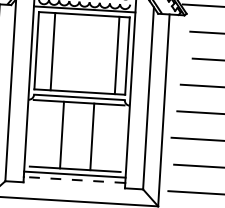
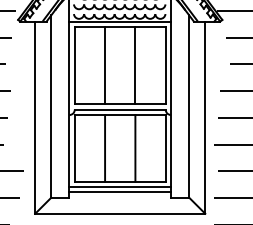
line: (53, 51) -> (105, 65), moved
line: (117, 55) -> (135, 65), moved
line: (31, 132) -> (74, 147), added
line: (122, 137) -> (165, 147), added
line: (74, 180) -> (120, 192), dashed -> solid

